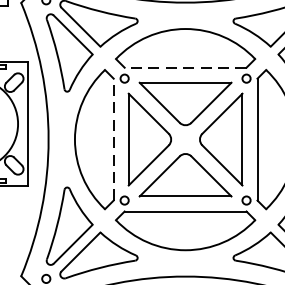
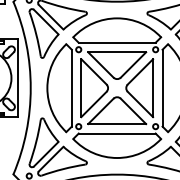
line: (184, 67) -> (116, 42), dashed -> solid
line: (113, 138) -> (71, 87), dashed -> solid

